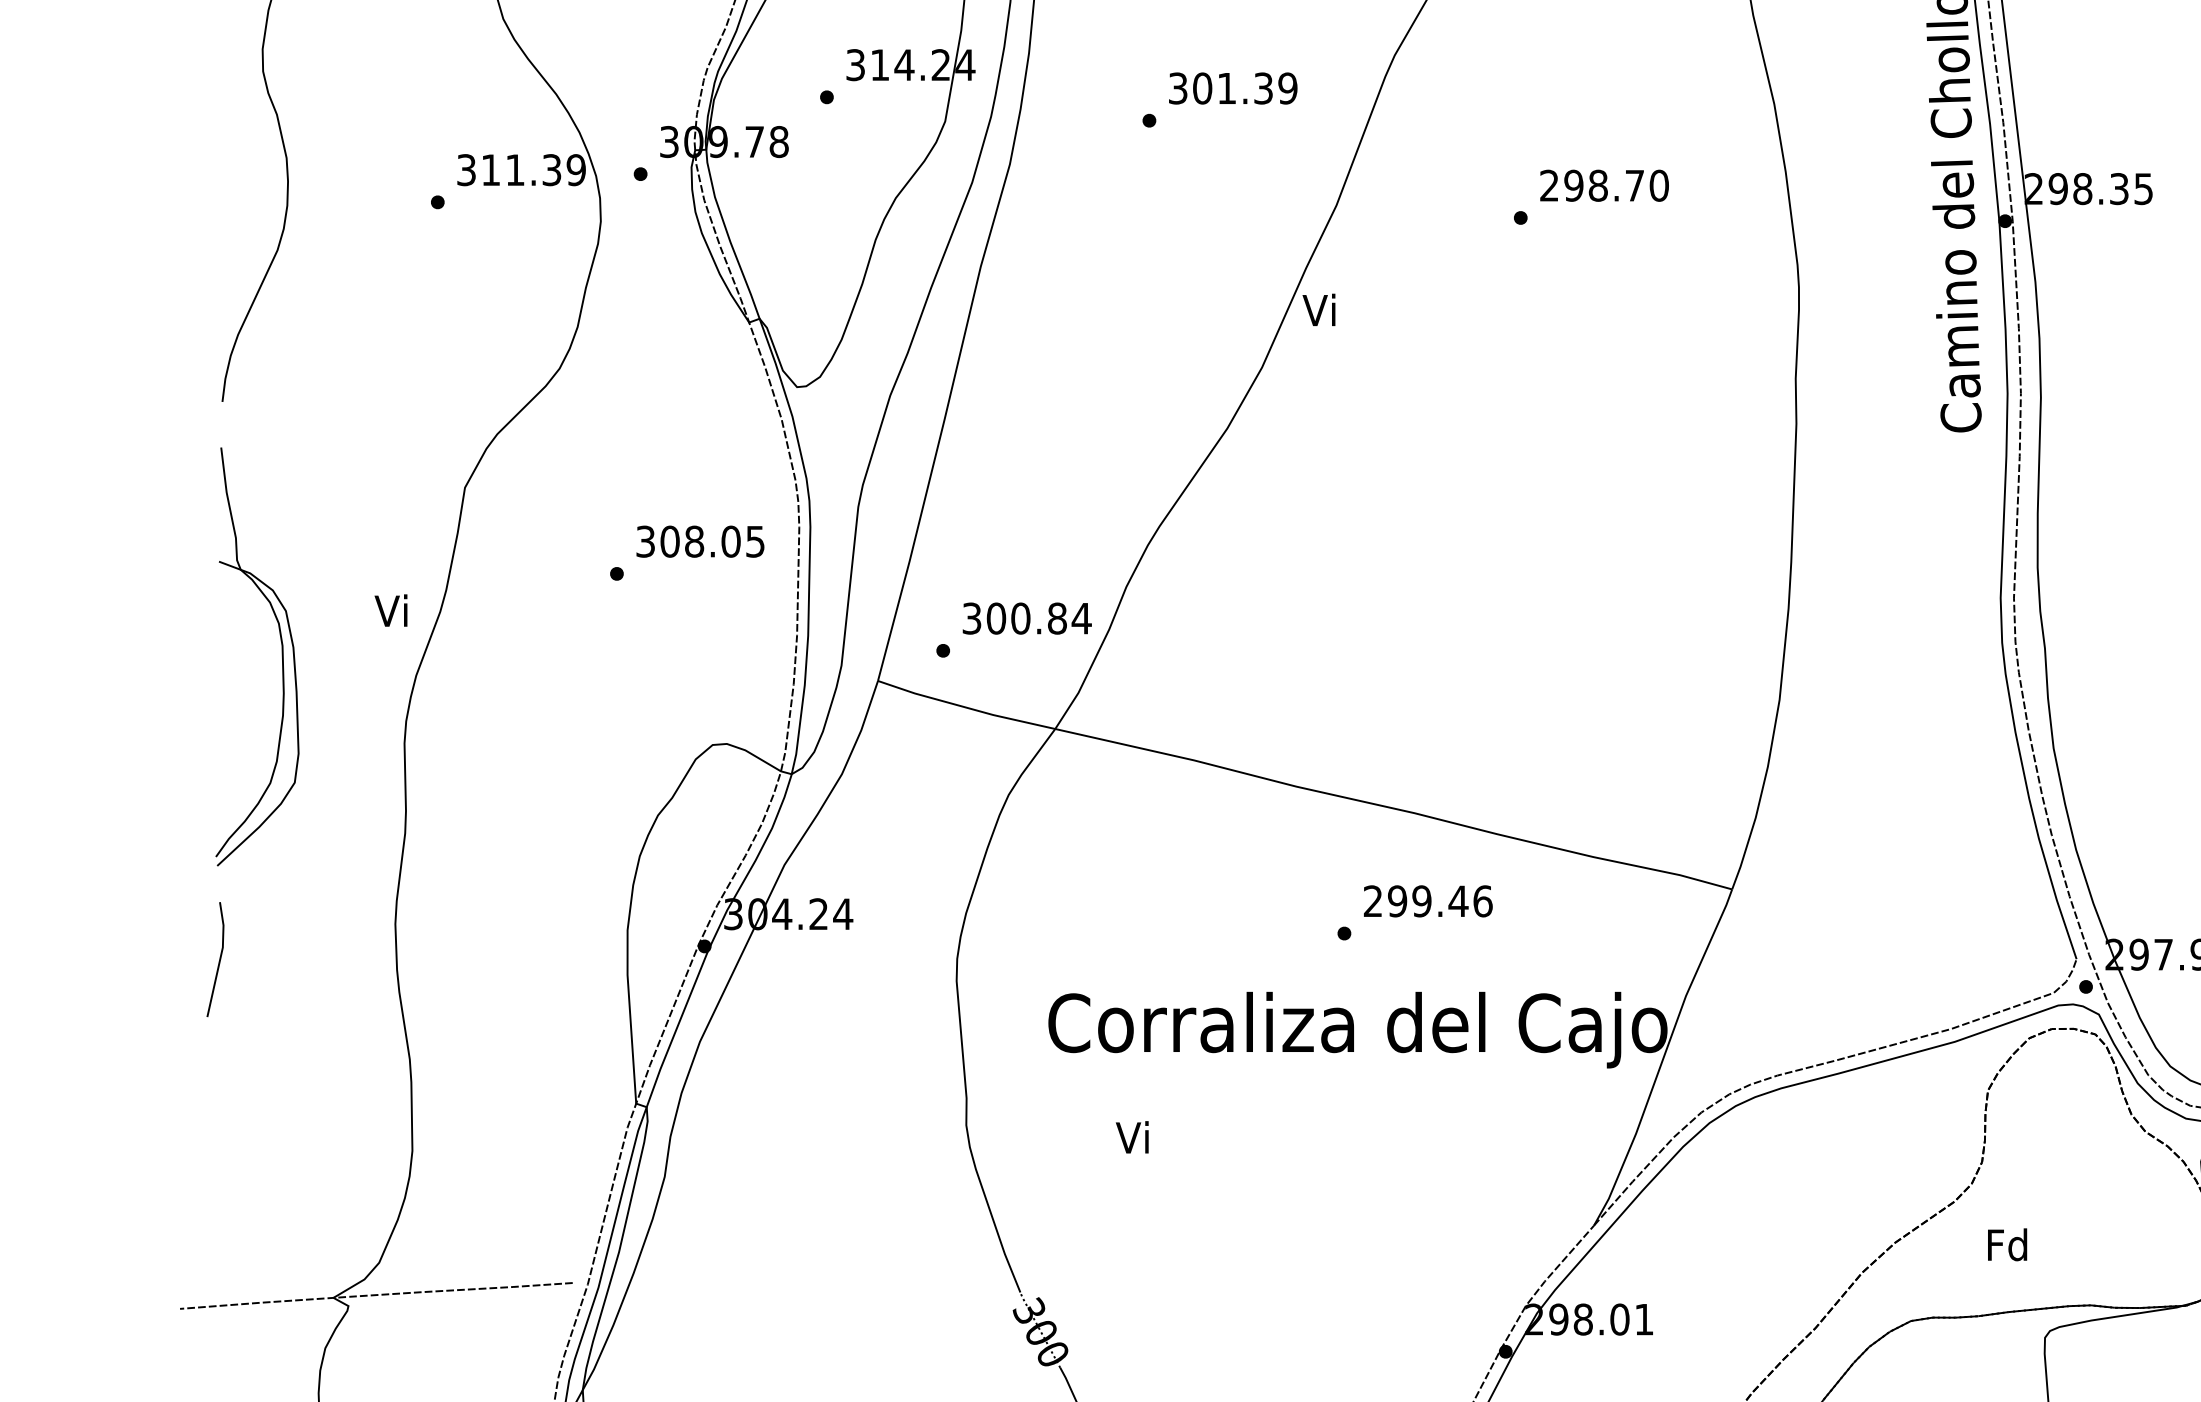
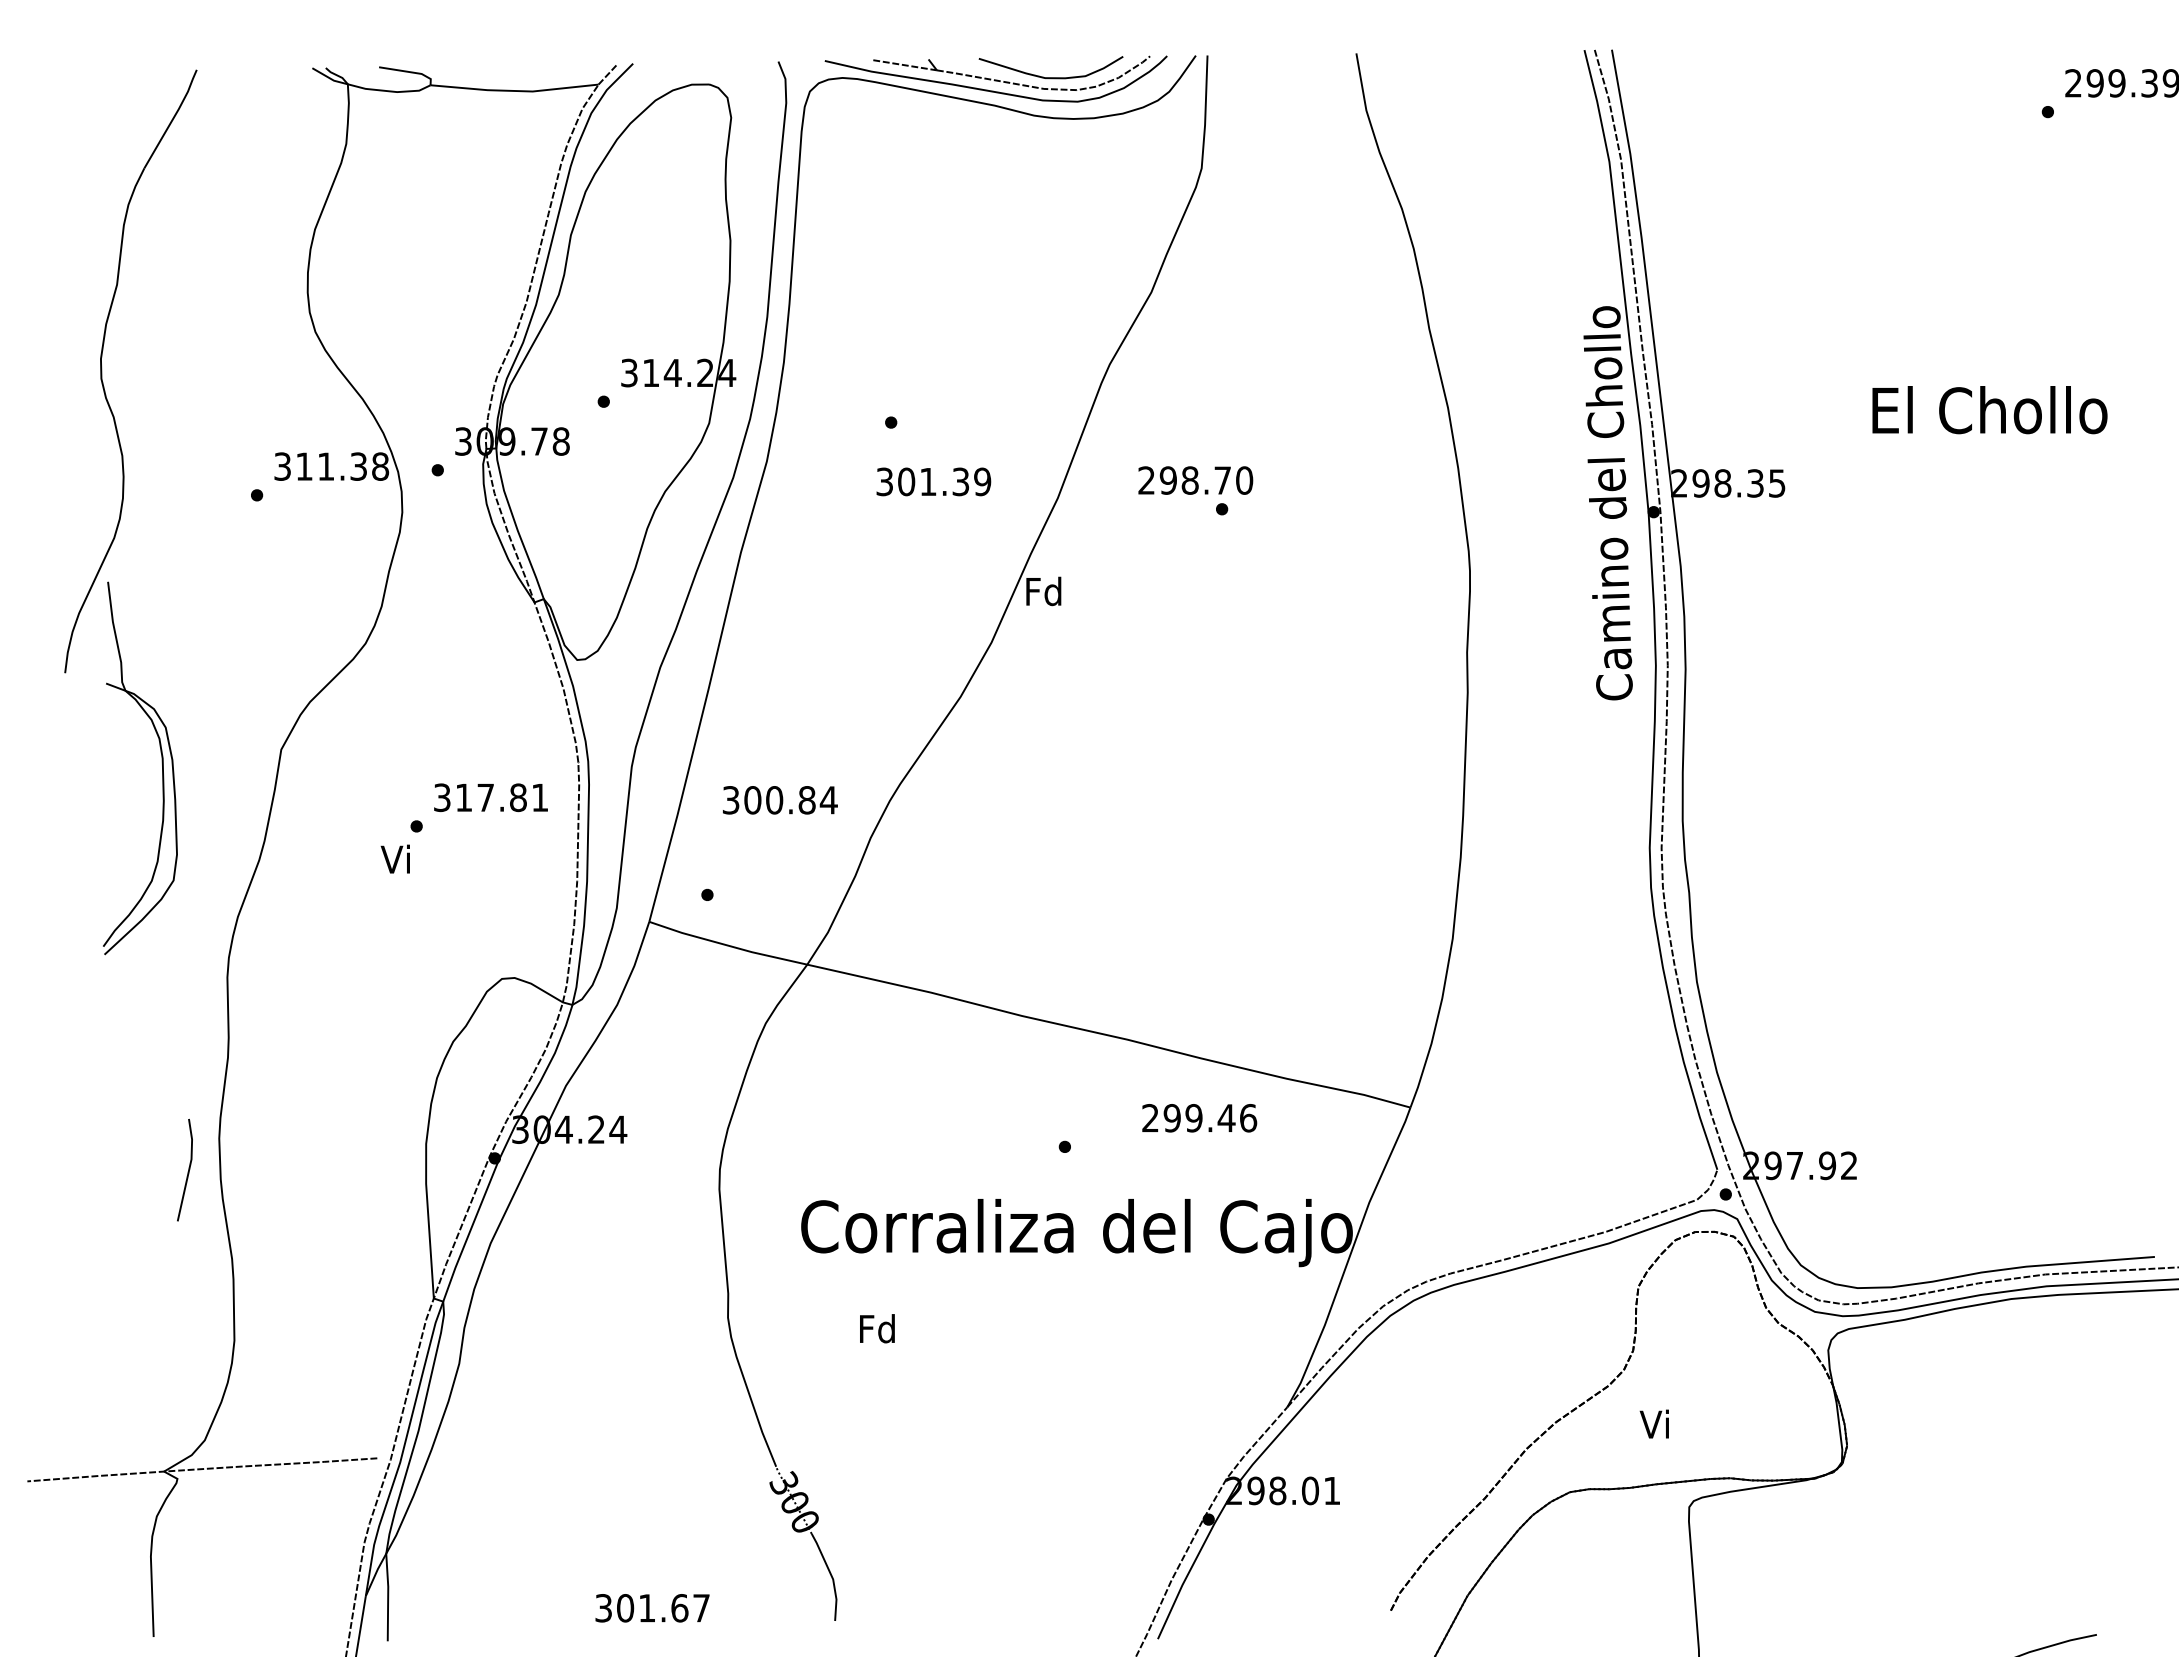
text: (1232, 88) -> (933, 481), moved
text: (576, 169) -> (380, 466), 311.39 -> 311.38
text: (1604, 185) -> (1195, 480), moved
text: (1320, 310) -> (1043, 591), Vi -> Fd
text: (712, 541) -> (501, 797), 308.05 -> 317.81
text: (390, 609) -> (394, 858), moved
text: (1027, 618) -> (780, 800), moved
part: (281, 650) -> (161, 762), moved
text: (1428, 901) -> (1199, 1118), moved
line: (218, 961) -> (187, 1171), moved
text: (1134, 1137) -> (877, 1328), Vi -> Fd
text: (2007, 1243) -> (1655, 1423), Fd -> Vi

